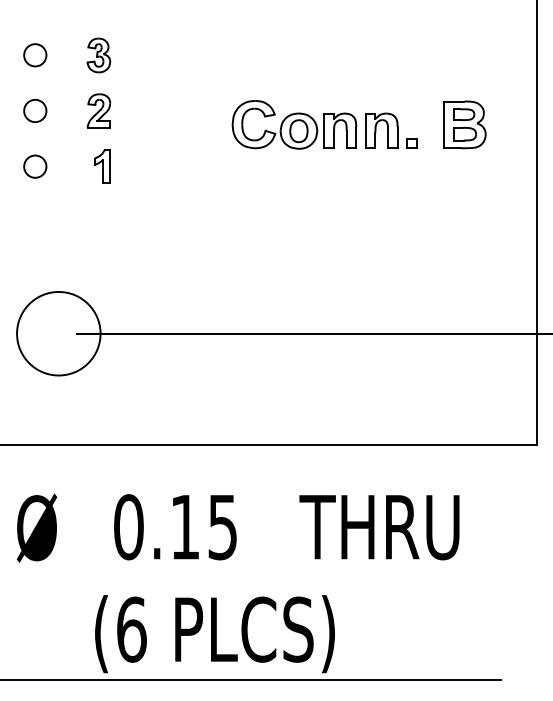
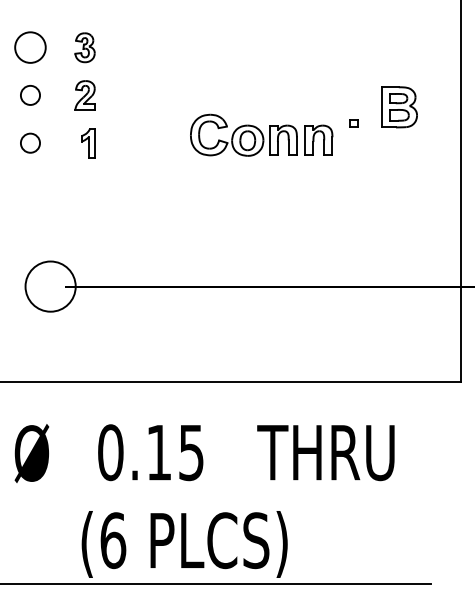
circle: (35, 55) -> (30, 47), size x1.6
part: (314, 123) -> (261, 134), moved
circle: (58, 333) -> (50, 286), size x0.7

